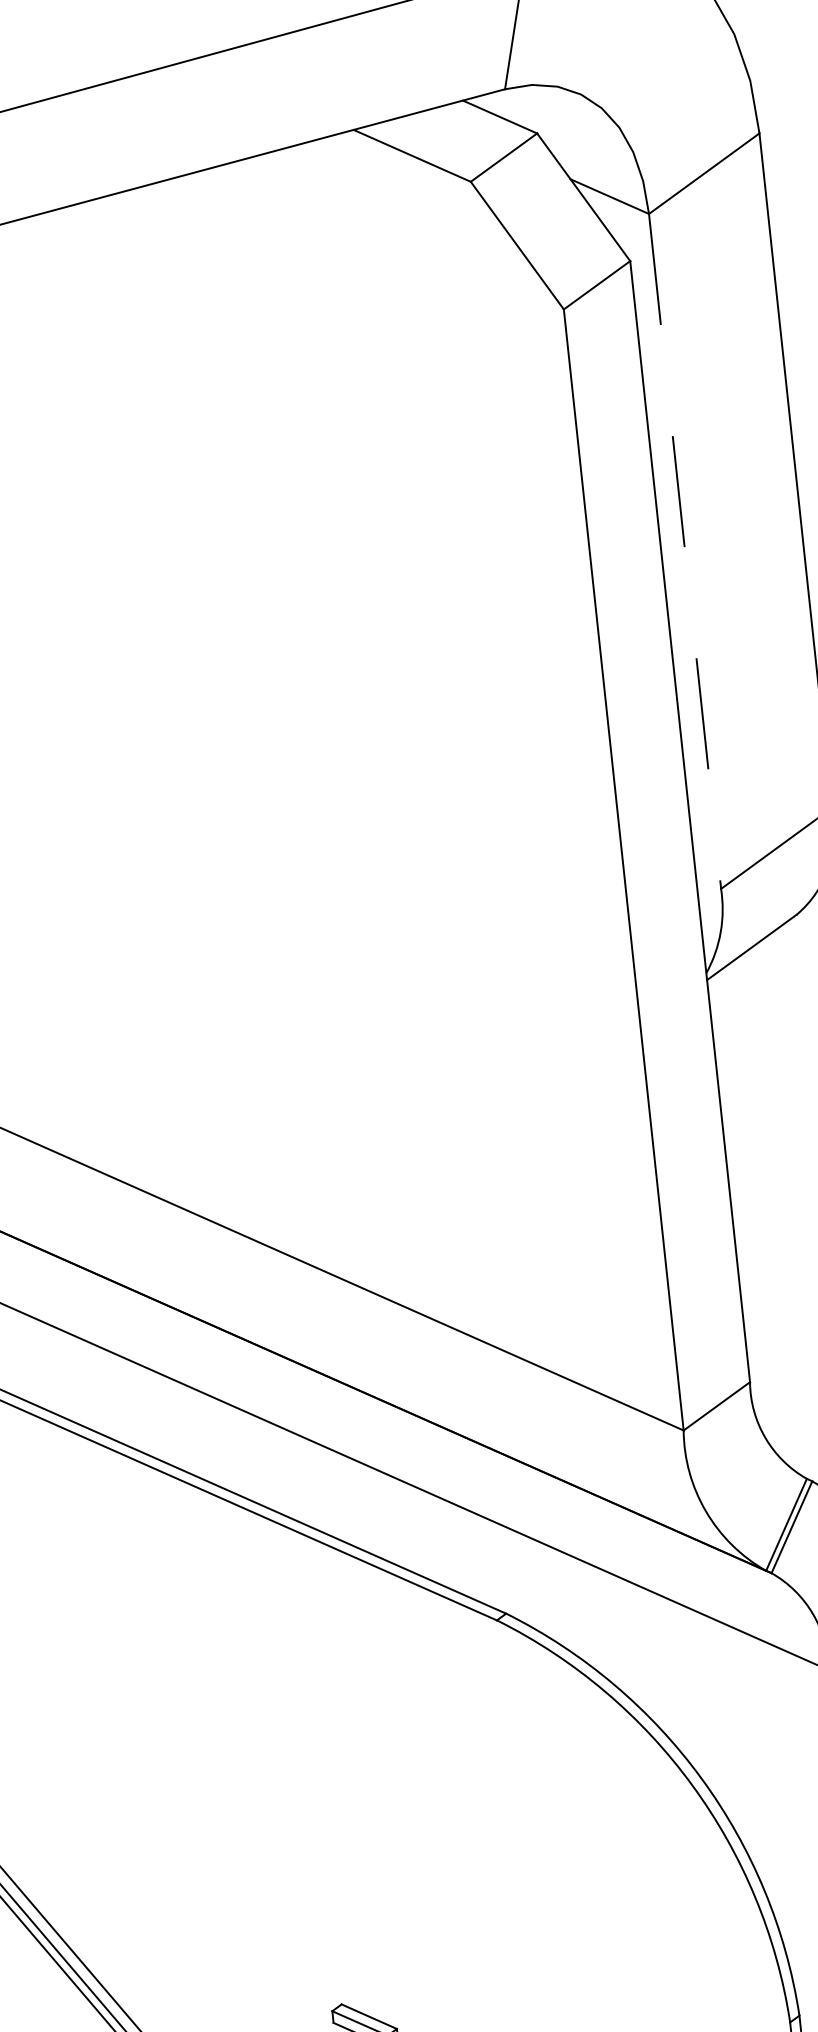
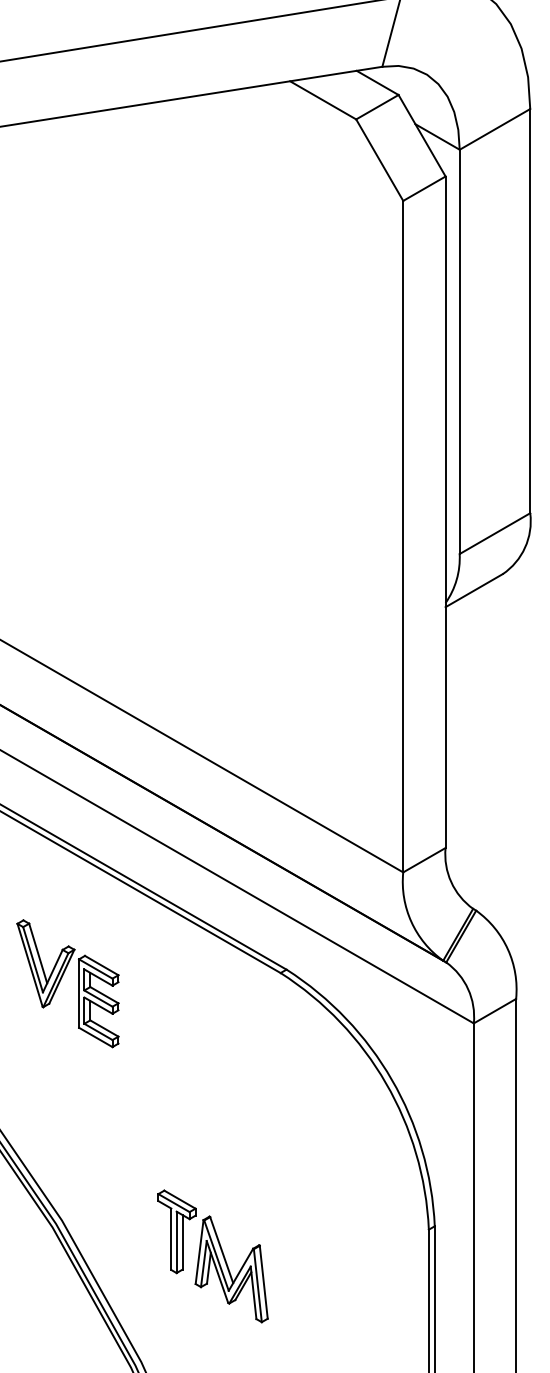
line: (684, 552) -> (459, 352), dashed -> solid
part: (132, 1671) -> (61, 980), added

